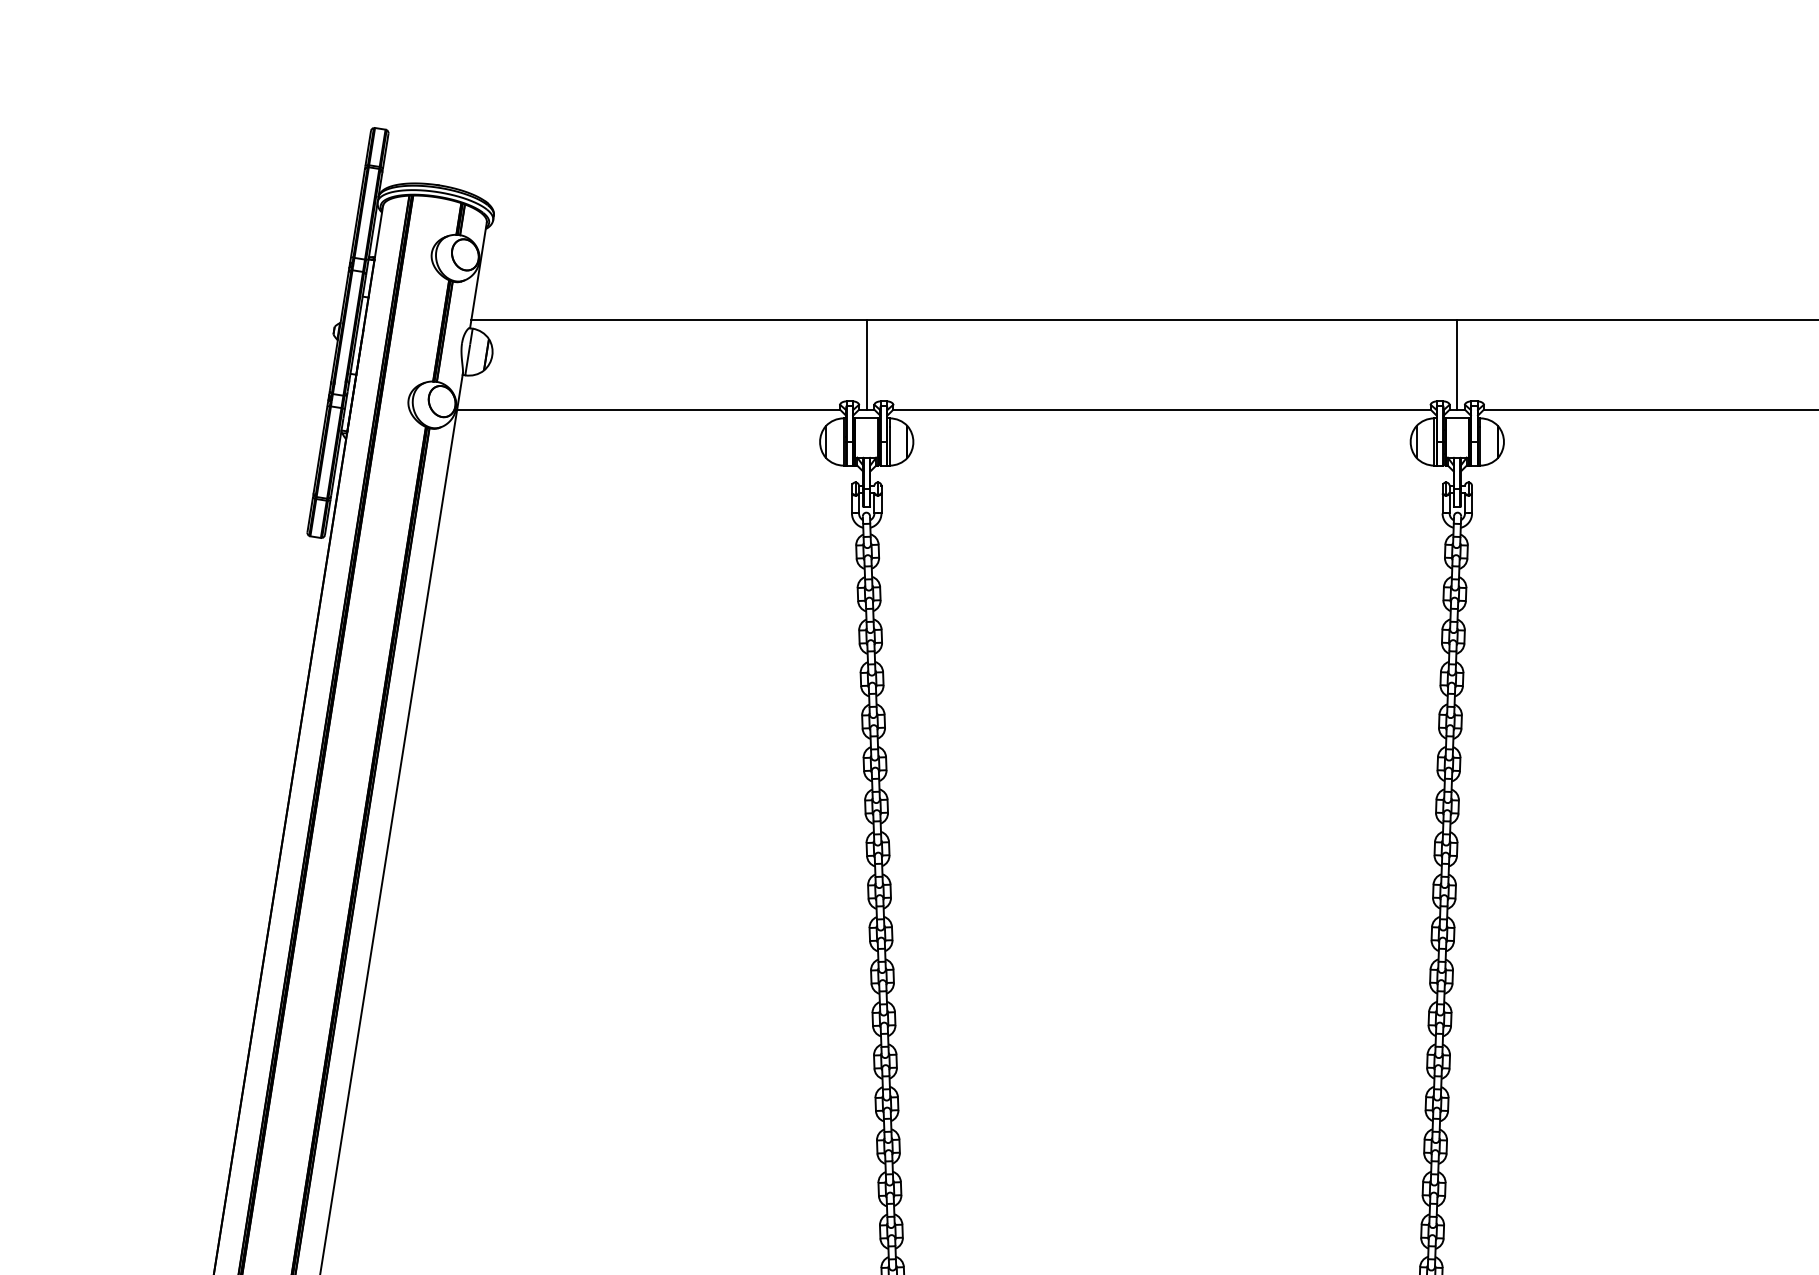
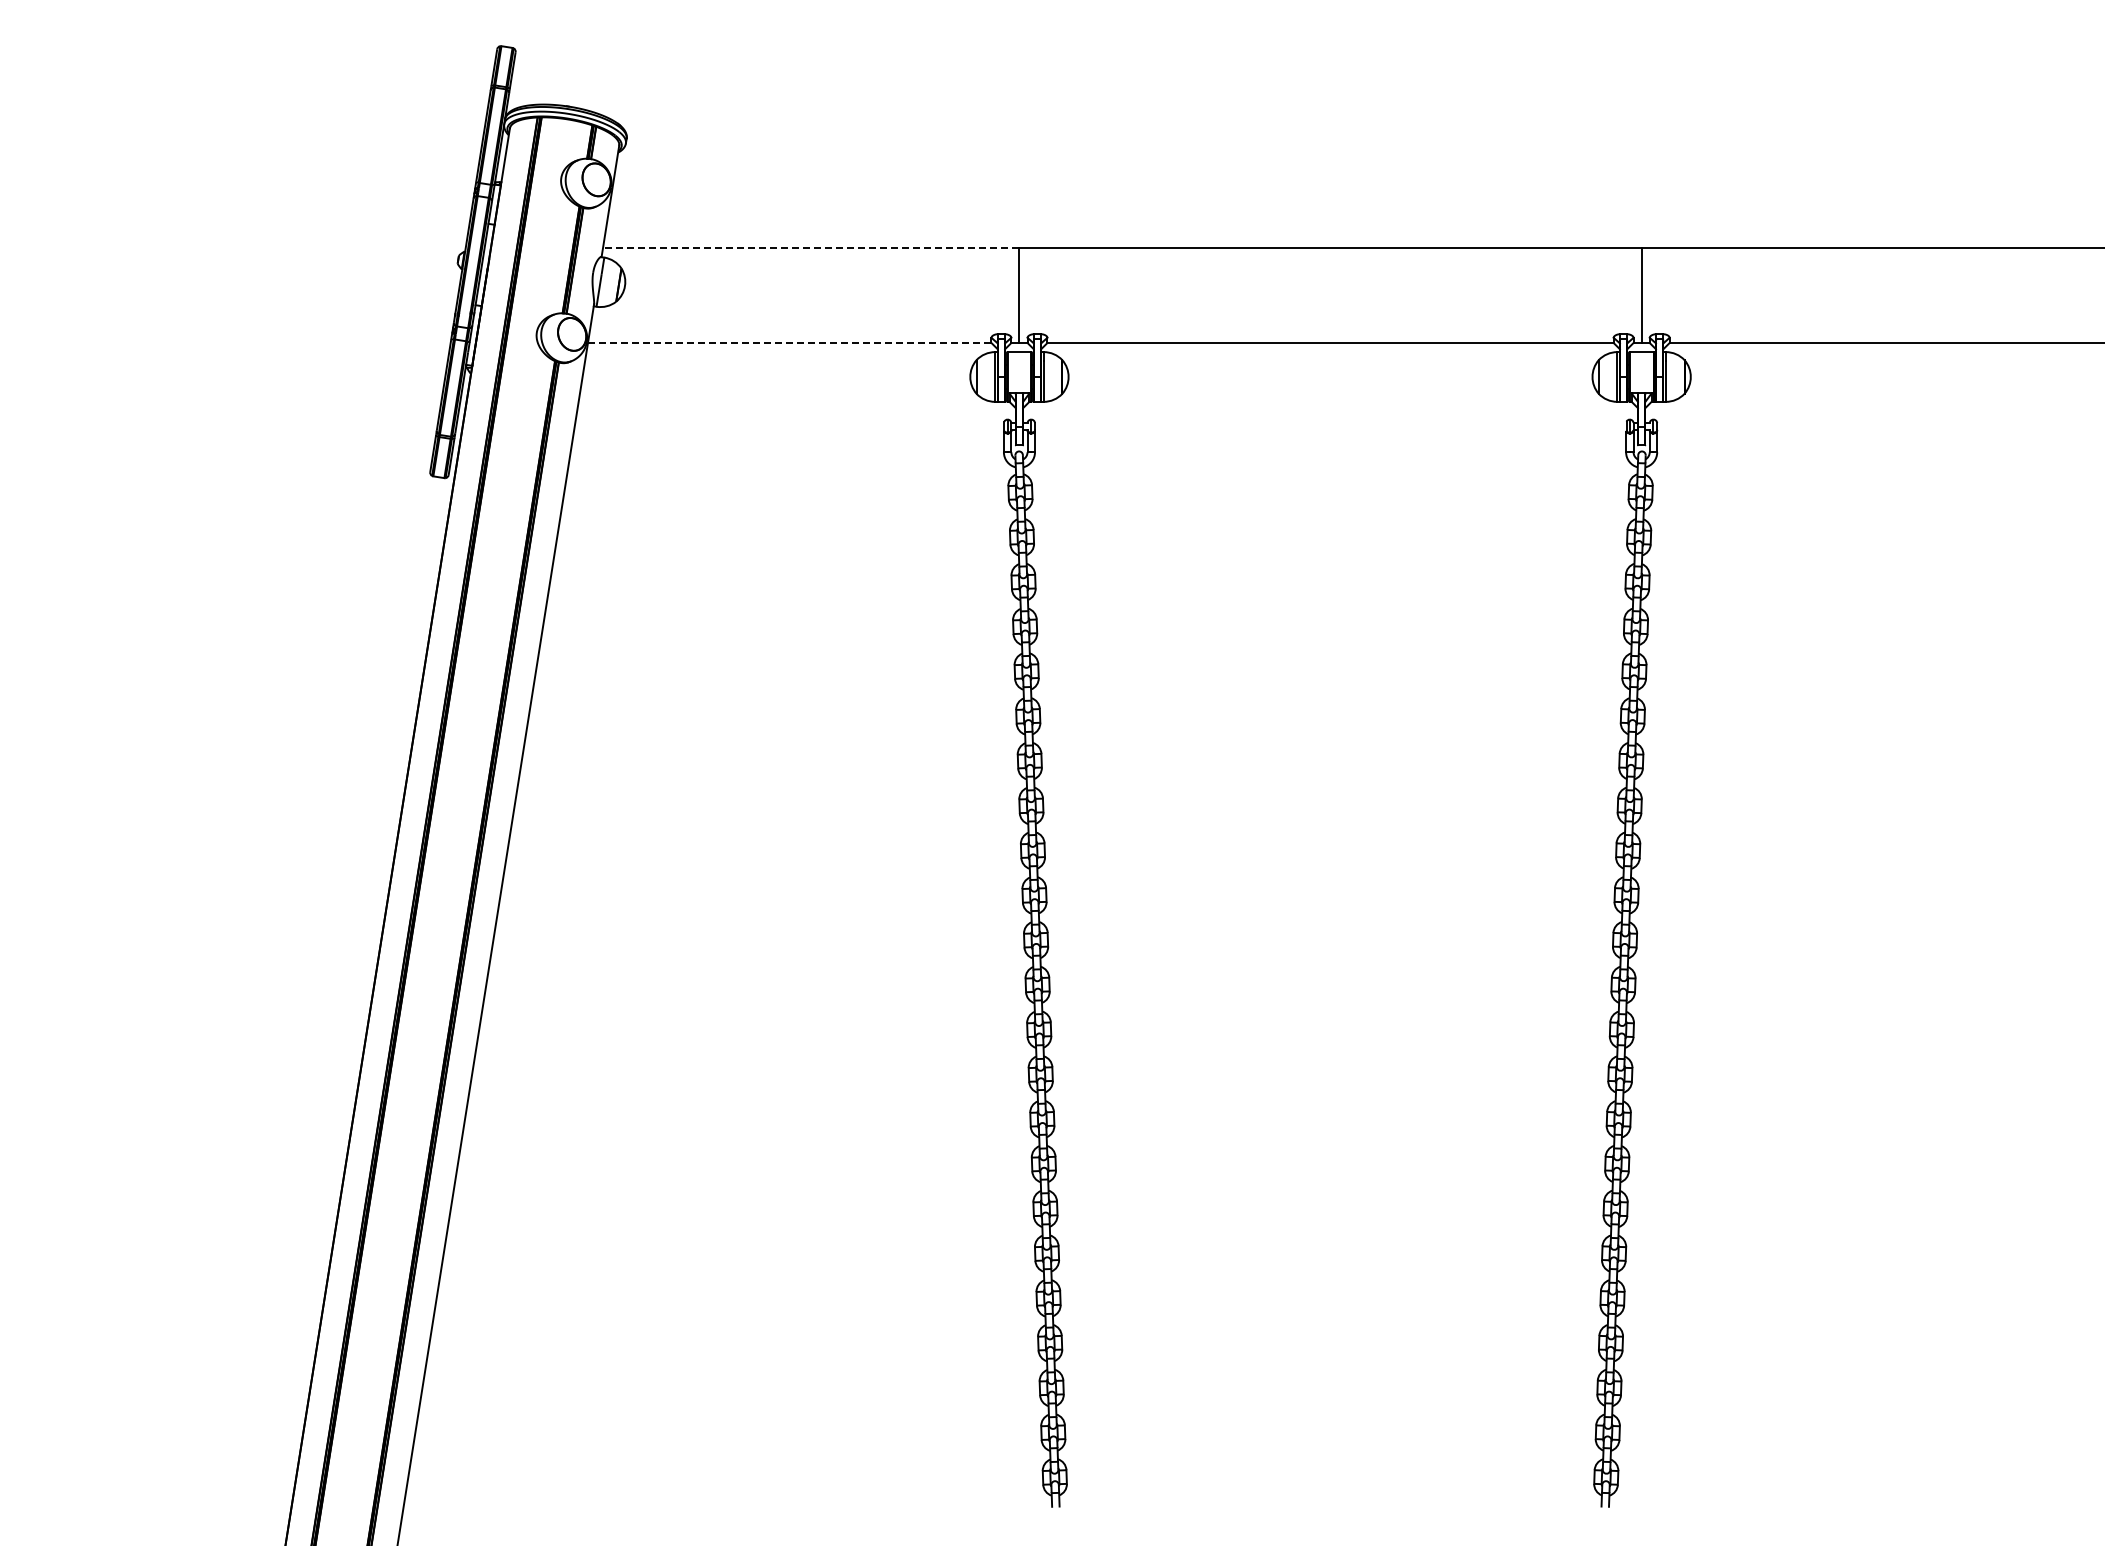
line: (668, 320) -> (810, 248), solid -> dashed
line: (648, 410) -> (789, 343), solid -> dashed

